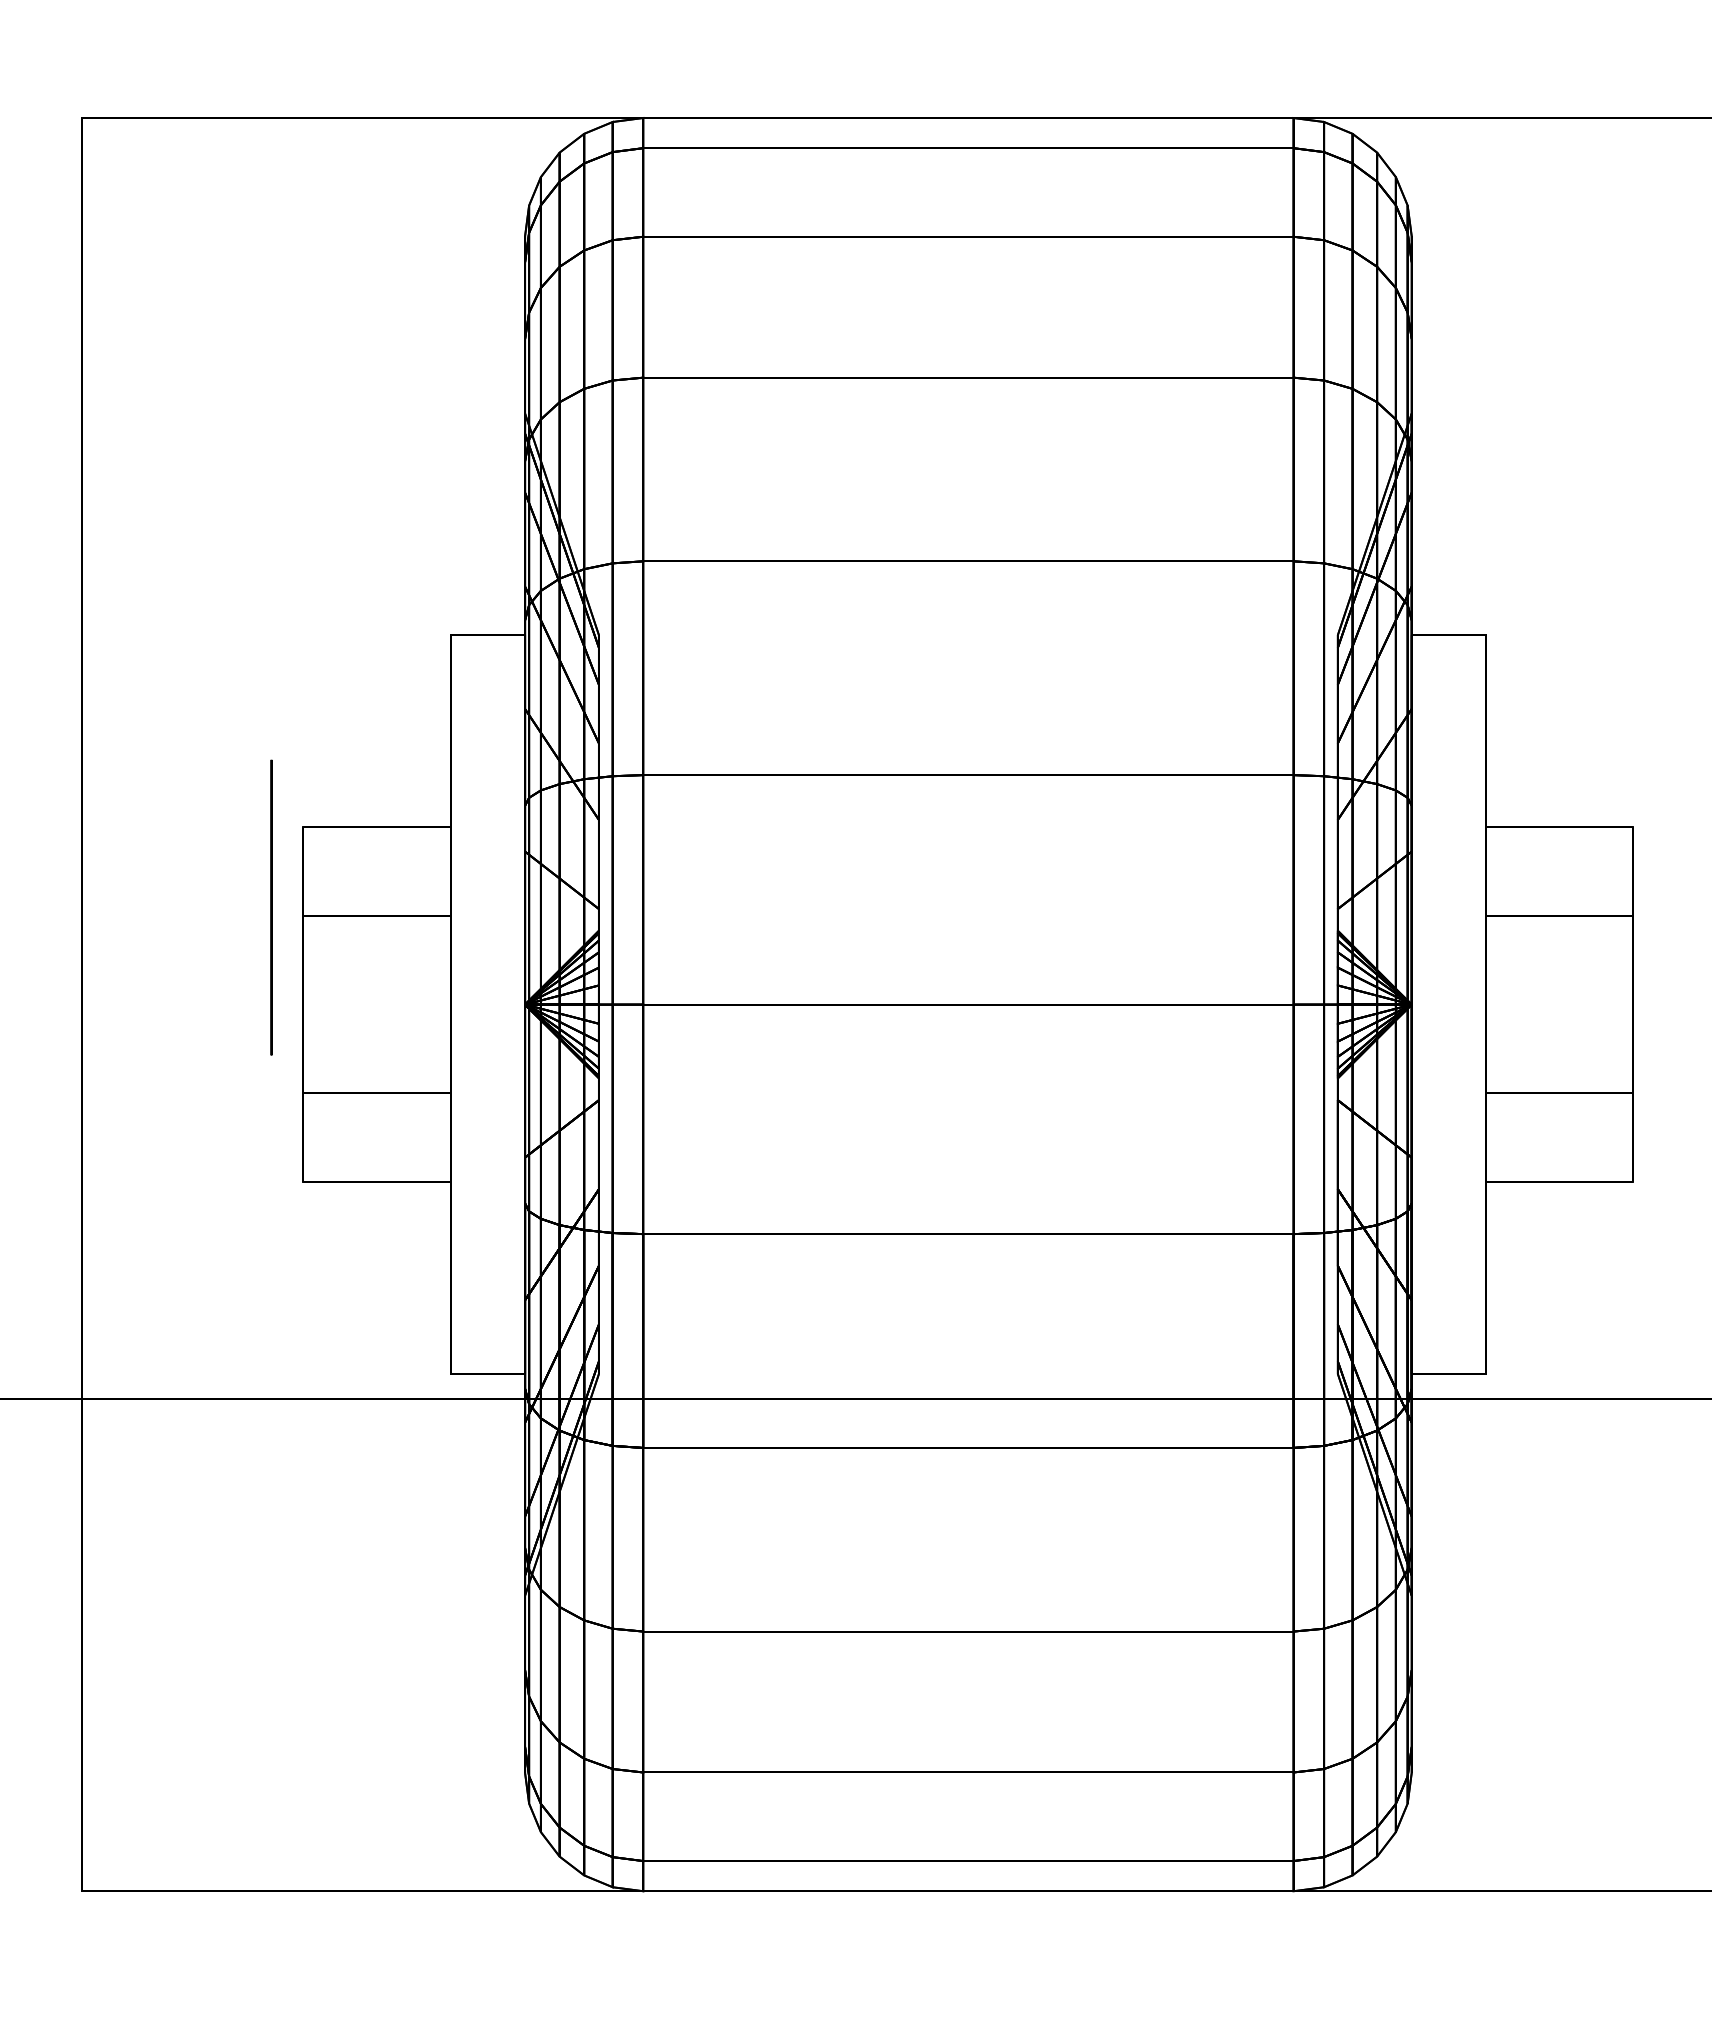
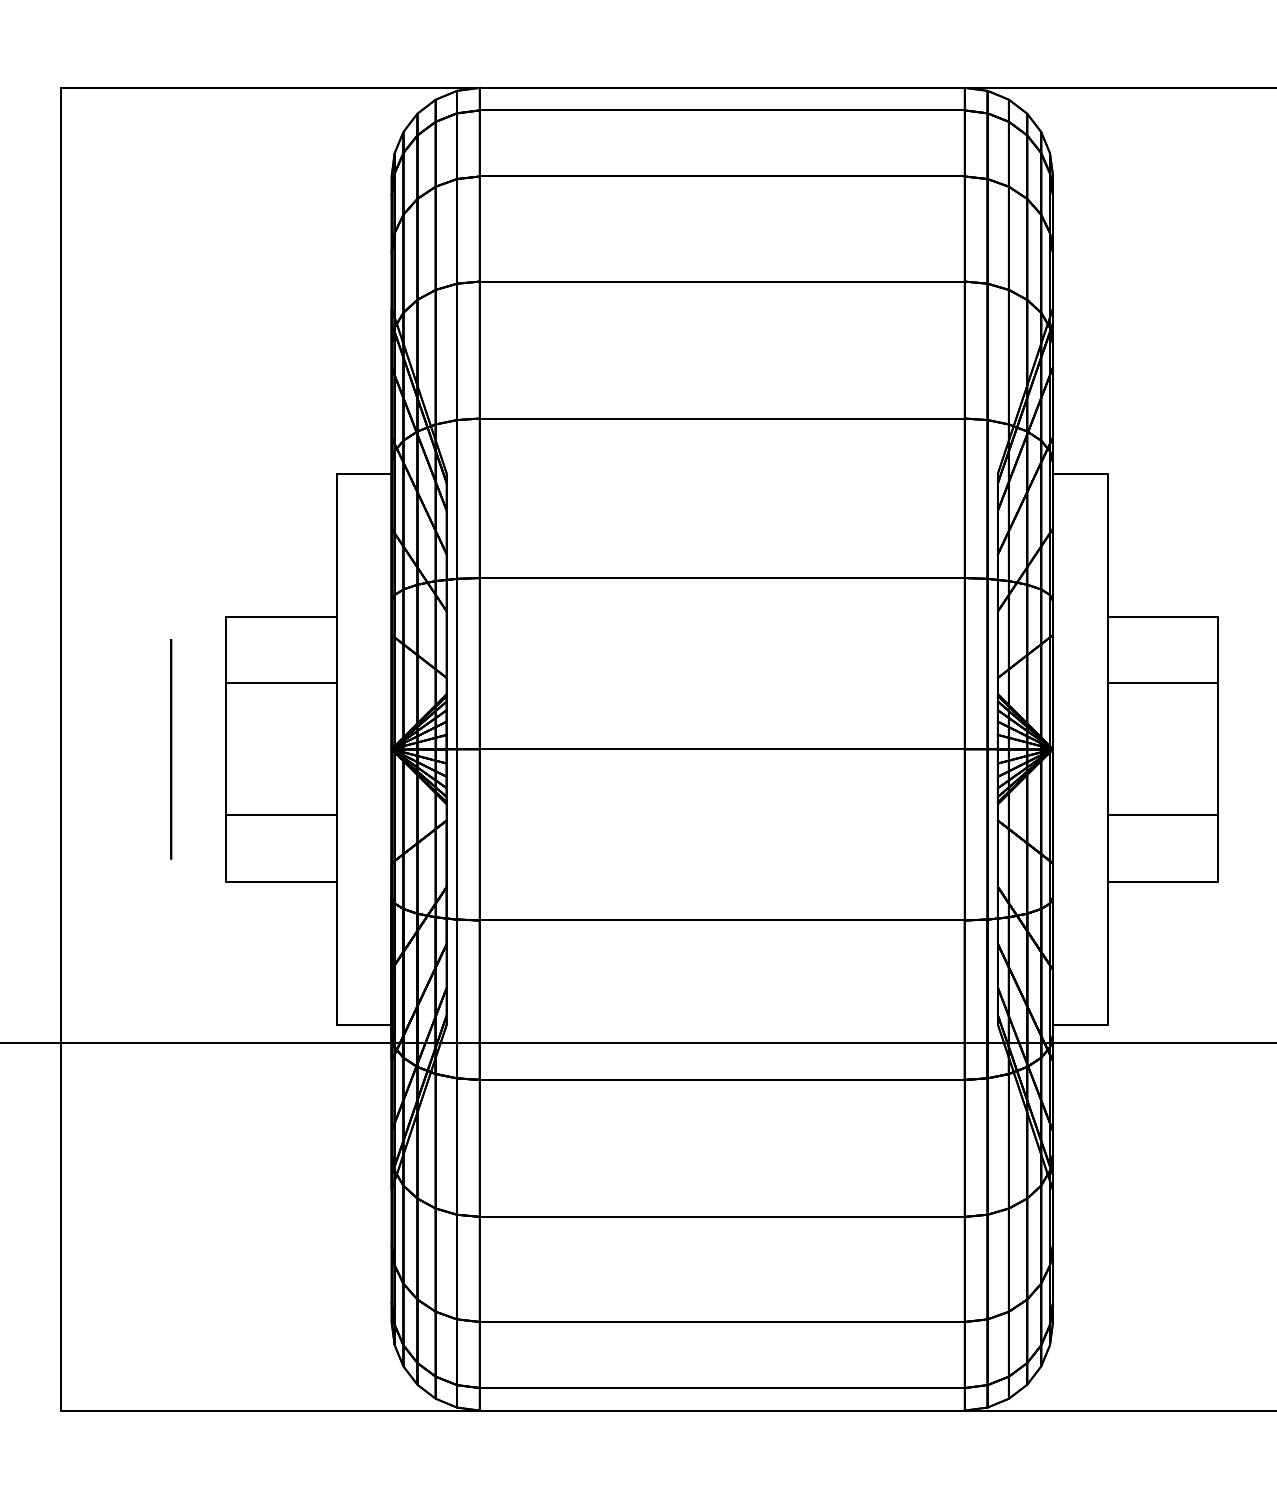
circle: (271, 907) -> (171, 749), moved

